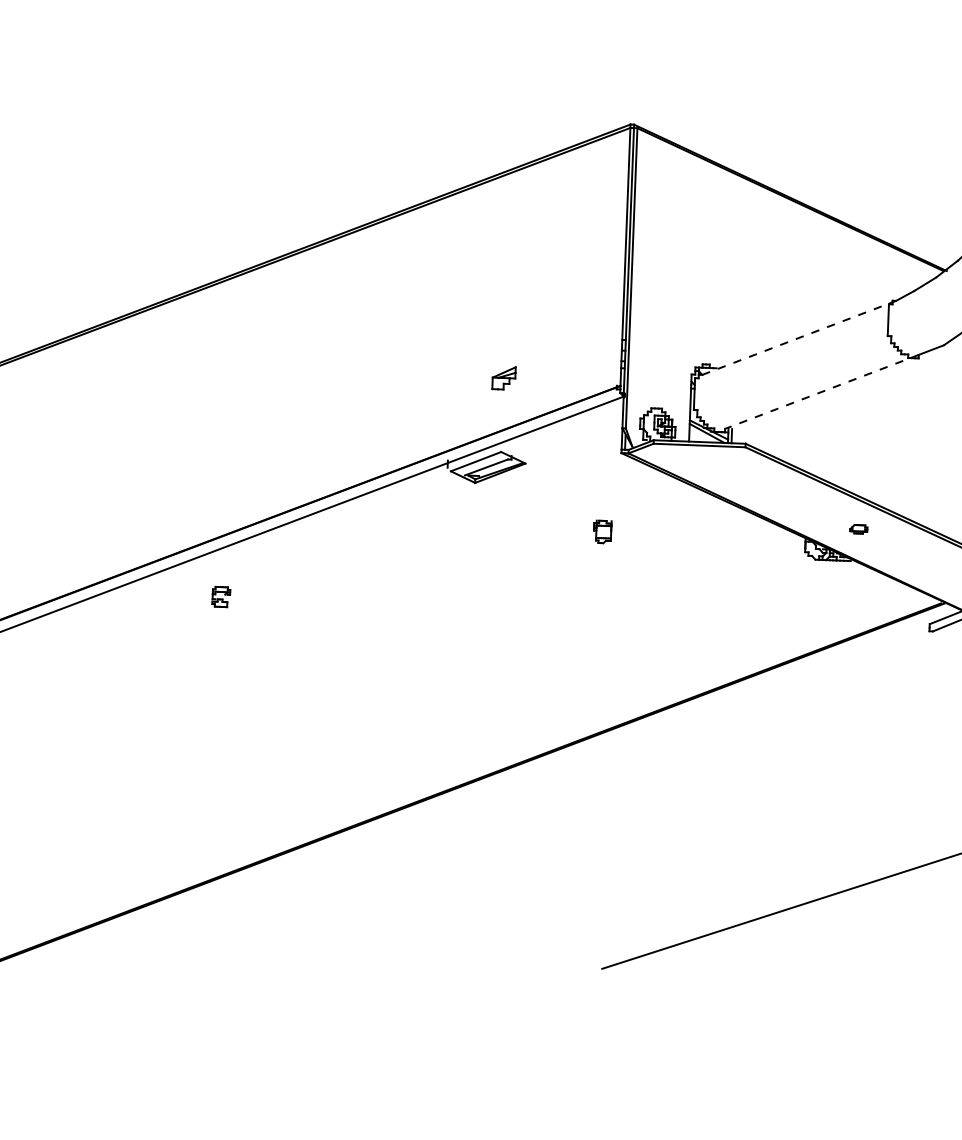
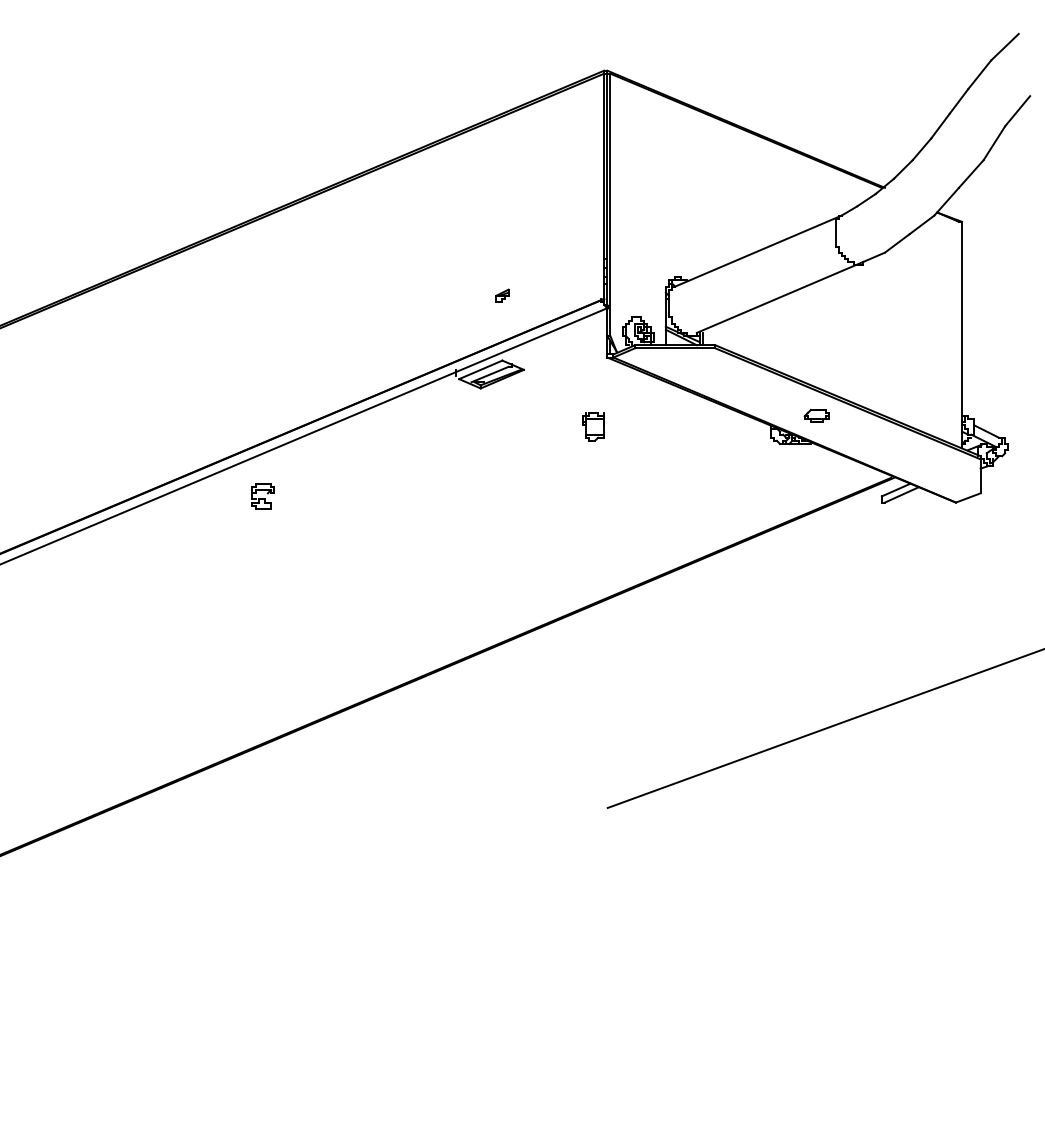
line: (799, 338) -> (758, 251), dashed -> solid
part: (504, 377) -> (502, 295), size x0.62
line: (821, 391) -> (779, 297), dashed -> solid
part: (858, 528) -> (816, 415), size x1.67
part: (602, 531) -> (593, 426), size x1.43
part: (220, 597) -> (262, 496), size x1.43

